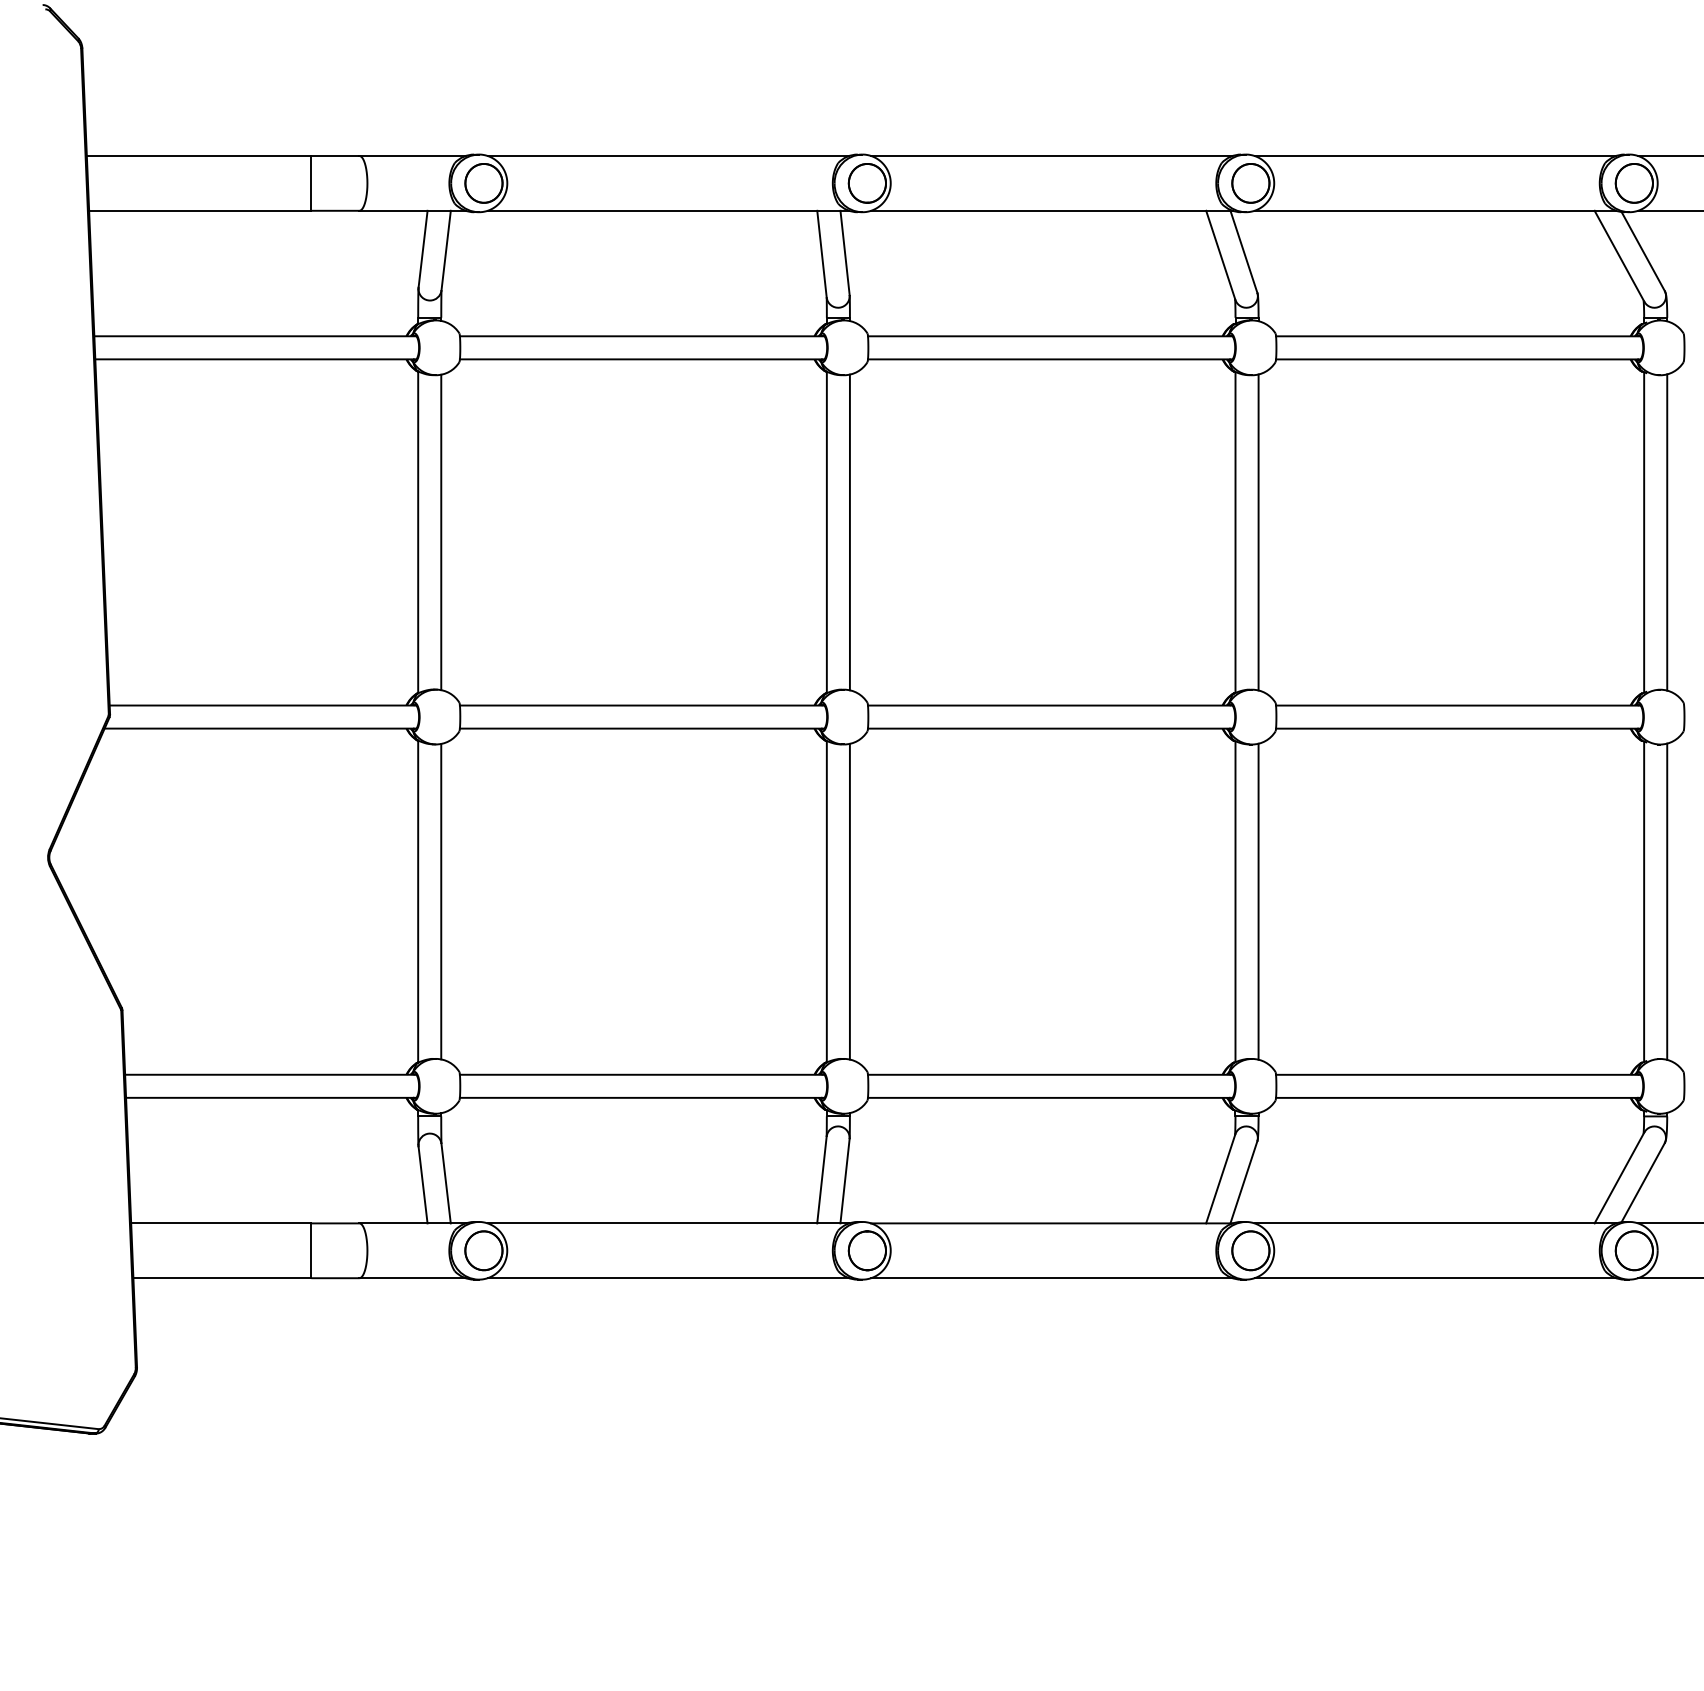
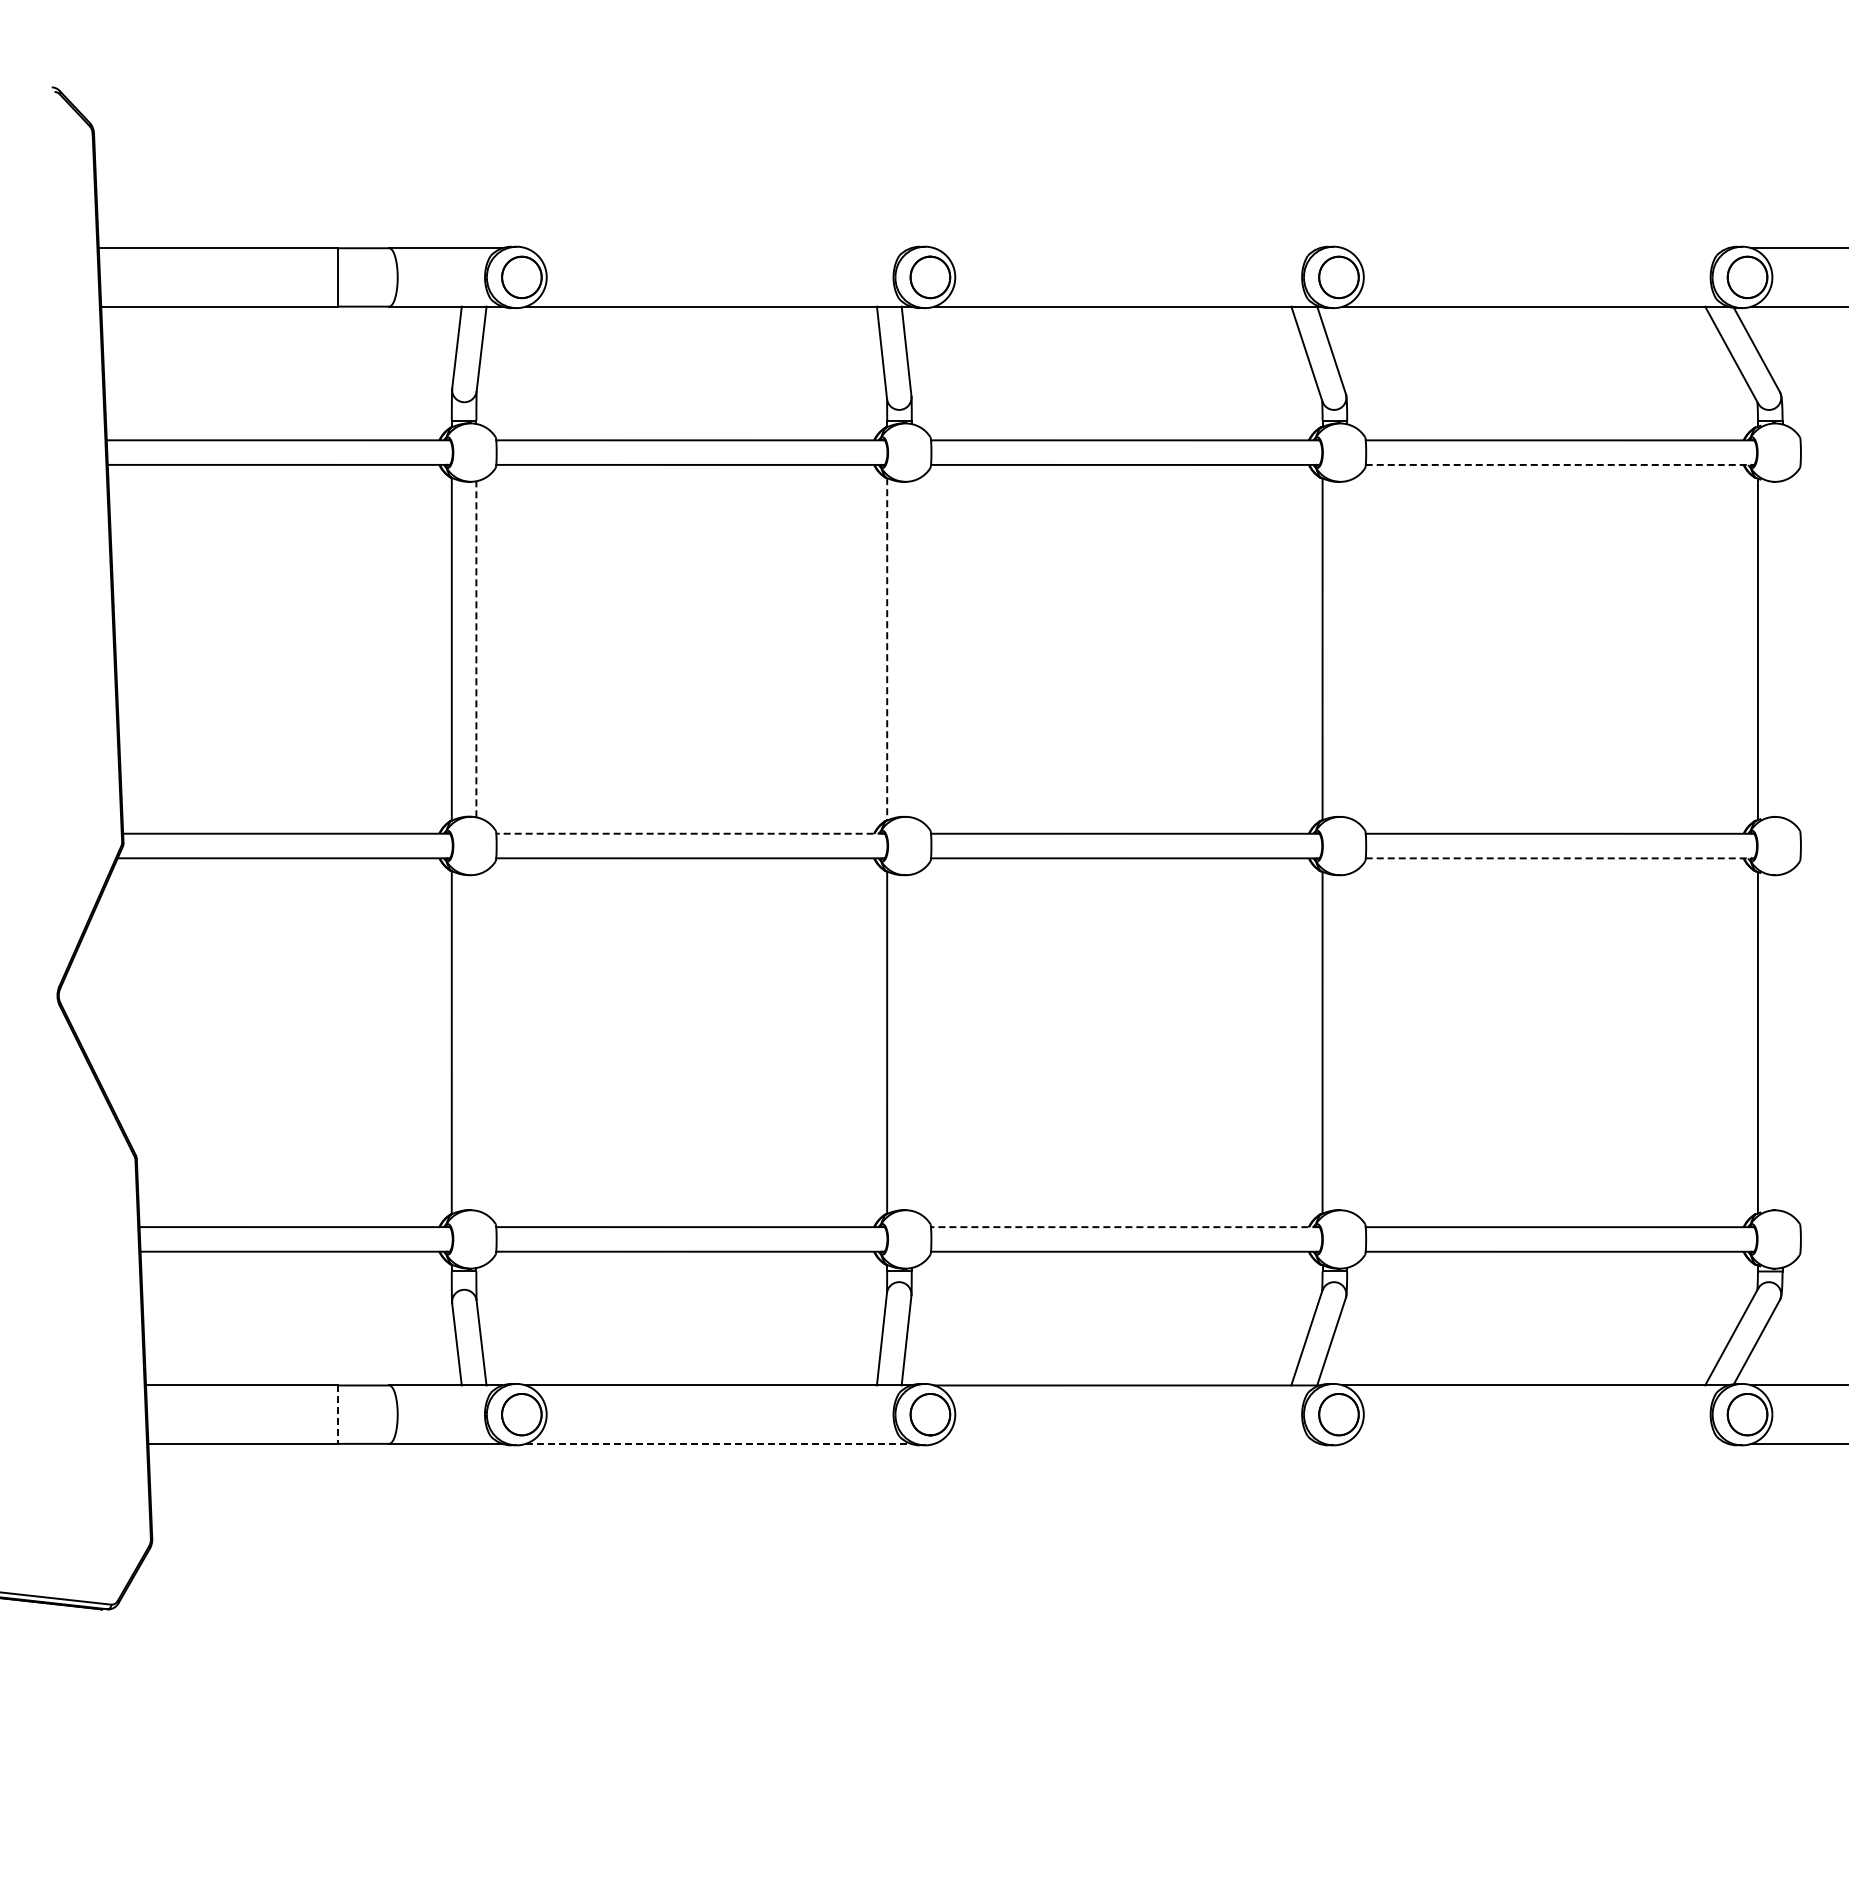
line: (667, 156) -> (717, 248), removed
line: (1051, 156) -> (1126, 248), removed
line: (1435, 156) -> (1535, 248), removed
line: (1458, 358) -> (1560, 464), solid -> dashed
line: (441, 531) -> (476, 648), solid -> dashed
line: (1667, 531) -> (1782, 648), removed
line: (827, 532) -> (887, 649), solid -> dashed
line: (849, 532) -> (911, 649), removed
line: (1258, 532) -> (1347, 649), removed
line: (641, 705) -> (689, 833), solid -> dashed
line: (1458, 728) -> (1560, 858), solid -> dashed
line: (441, 901) -> (476, 1042), removed
line: (849, 901) -> (911, 1042), removed
line: (1258, 901) -> (1347, 1042), removed
line: (1667, 901) -> (1782, 1042), removed
line: (1049, 1075) -> (1124, 1227), solid -> dashed
line: (311, 1251) -> (338, 1415), solid -> dashed
line: (668, 1277) -> (718, 1443), solid -> dashed
line: (1051, 1277) -> (1126, 1443), removed
line: (1435, 1277) -> (1535, 1443), removed

